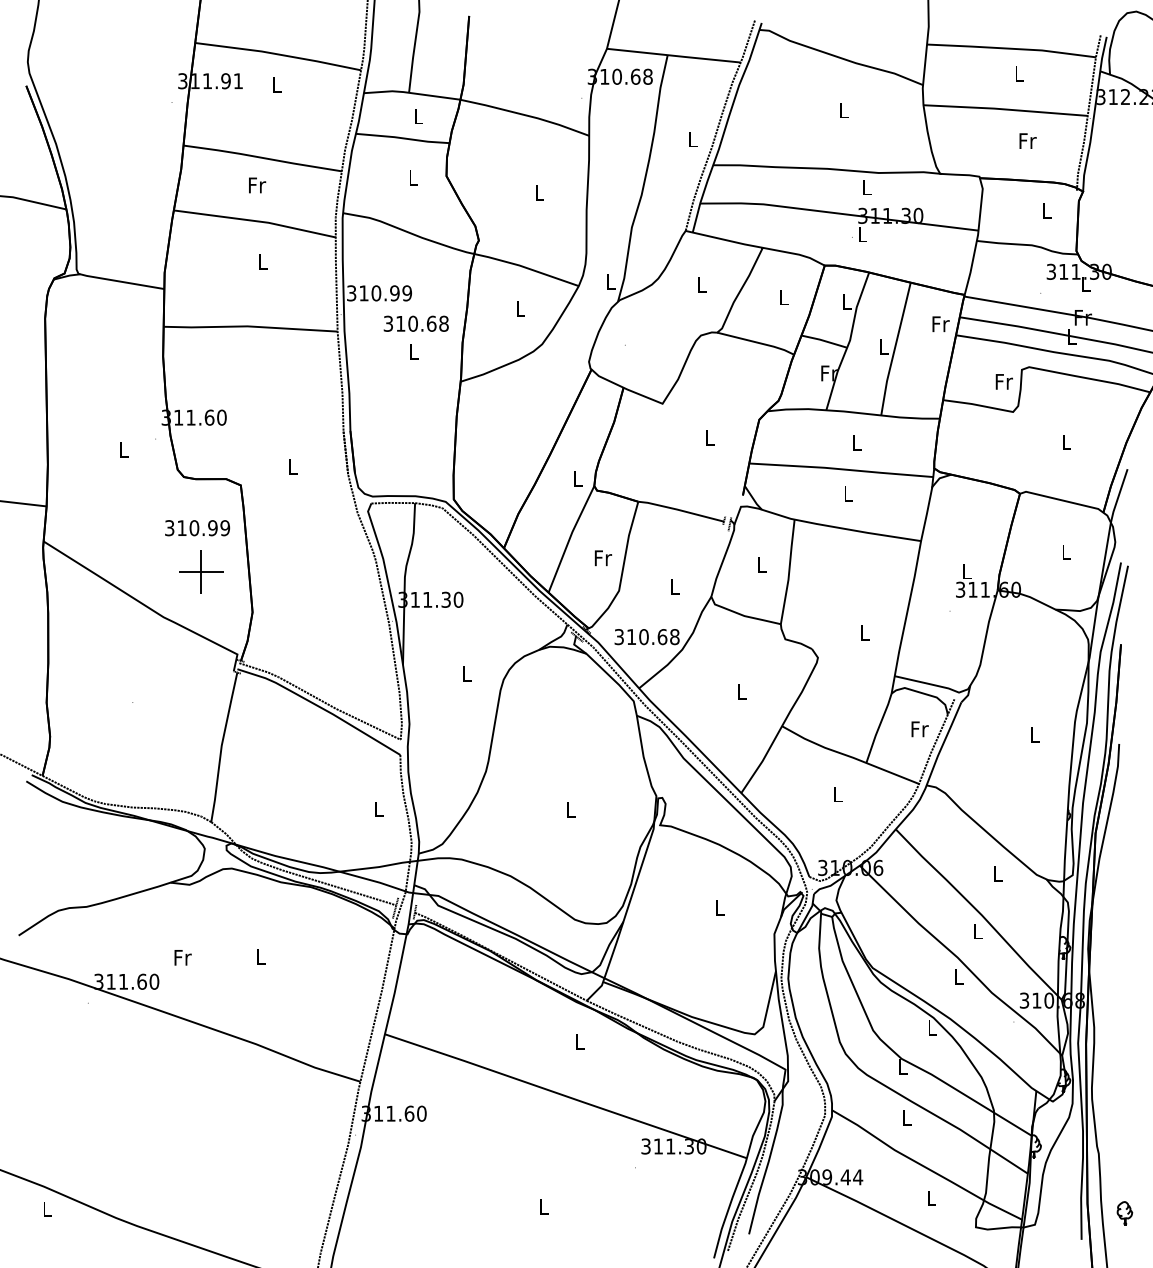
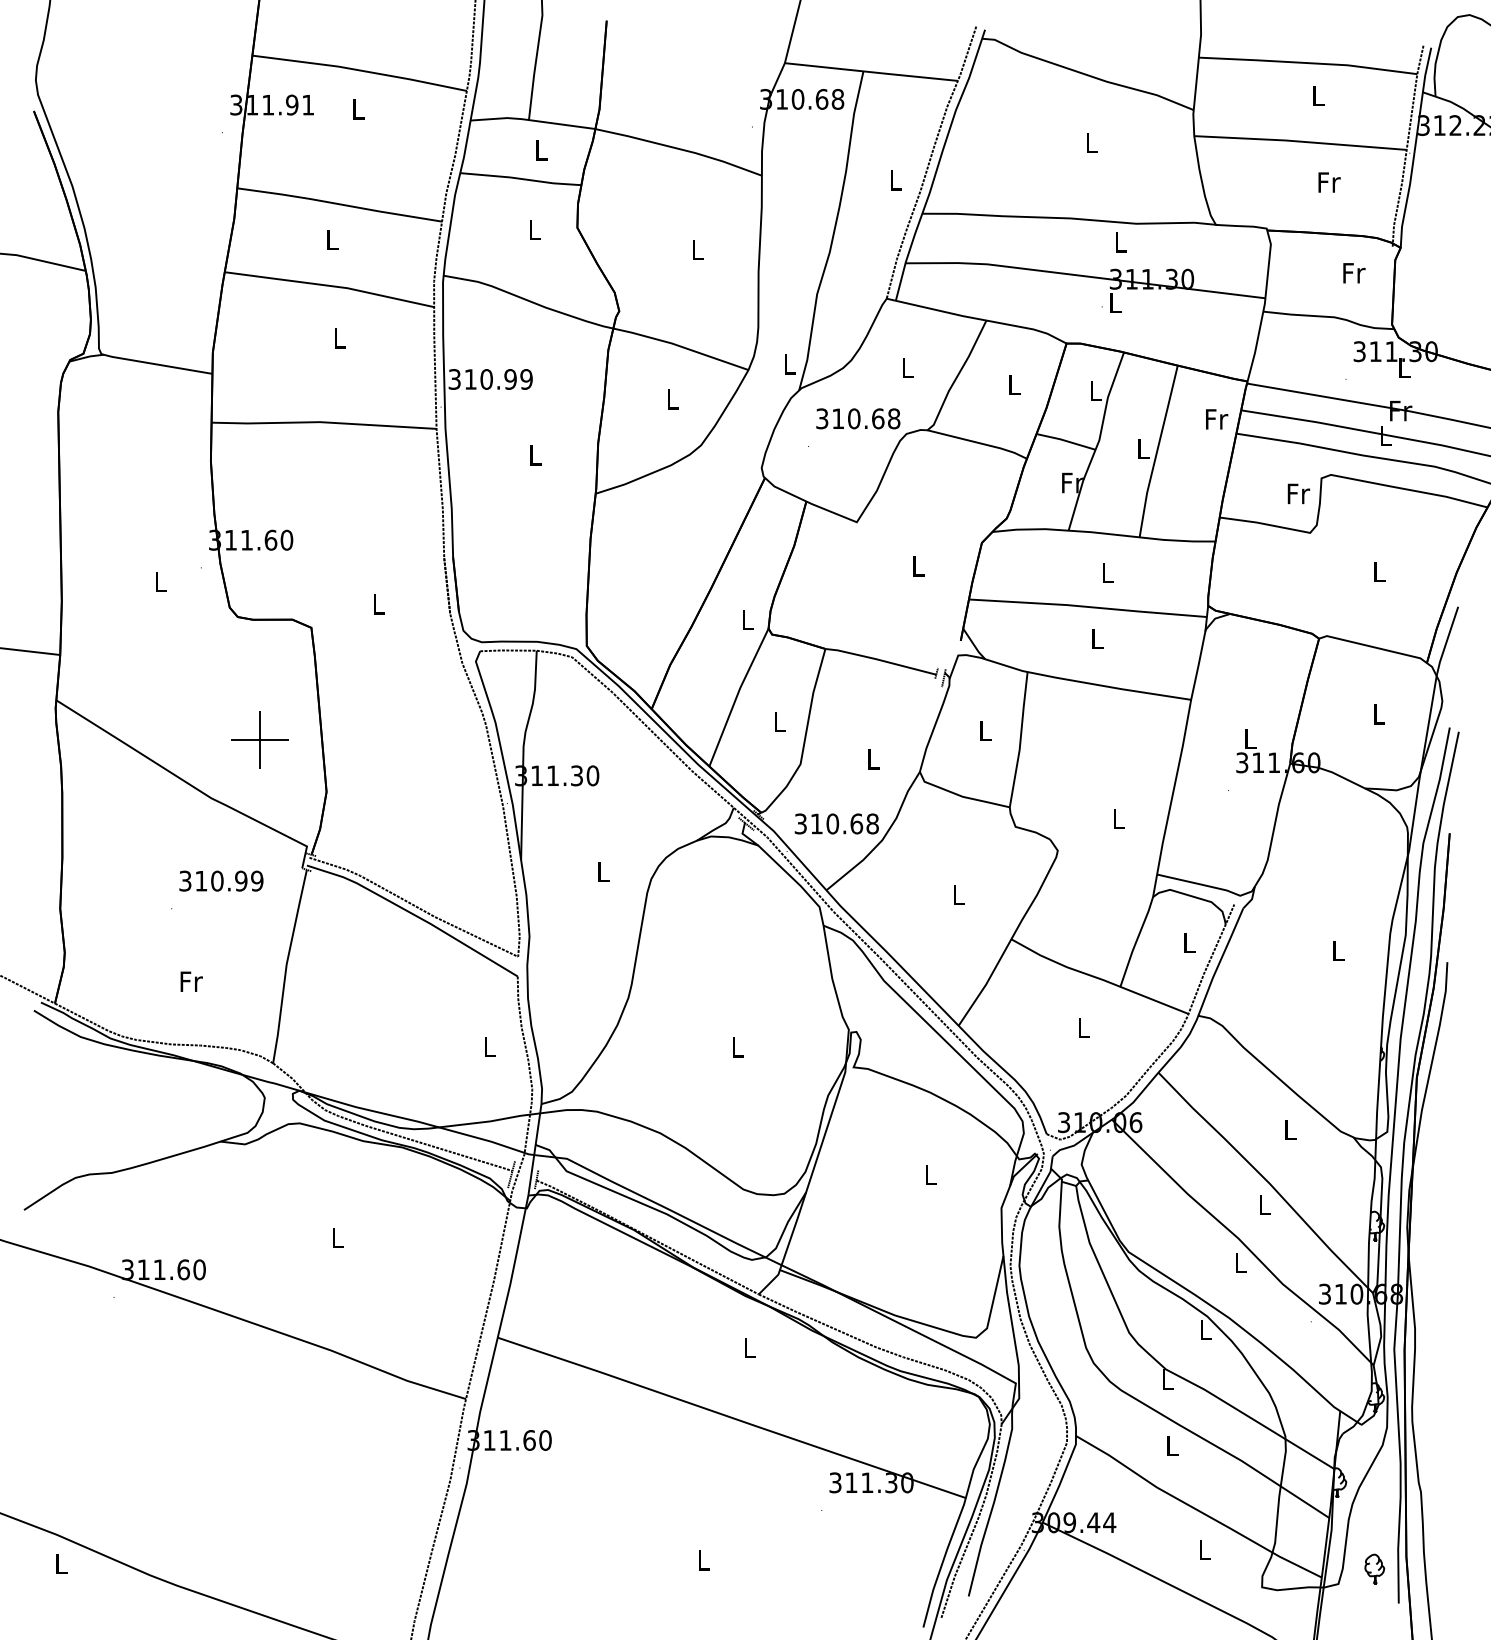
text: (257, 185) -> (332, 239), Fr -> L
text: (1047, 211) -> (1354, 273), L -> Fr
text: (416, 323) -> (858, 418), moved
text: (197, 527) -> (221, 880), moved
text: (603, 557) -> (780, 721), Fr -> L
text: (919, 729) -> (1189, 943), Fr -> L
text: (182, 957) -> (191, 981), moved
part: (1124, 1212) -> (1374, 1568), moved

